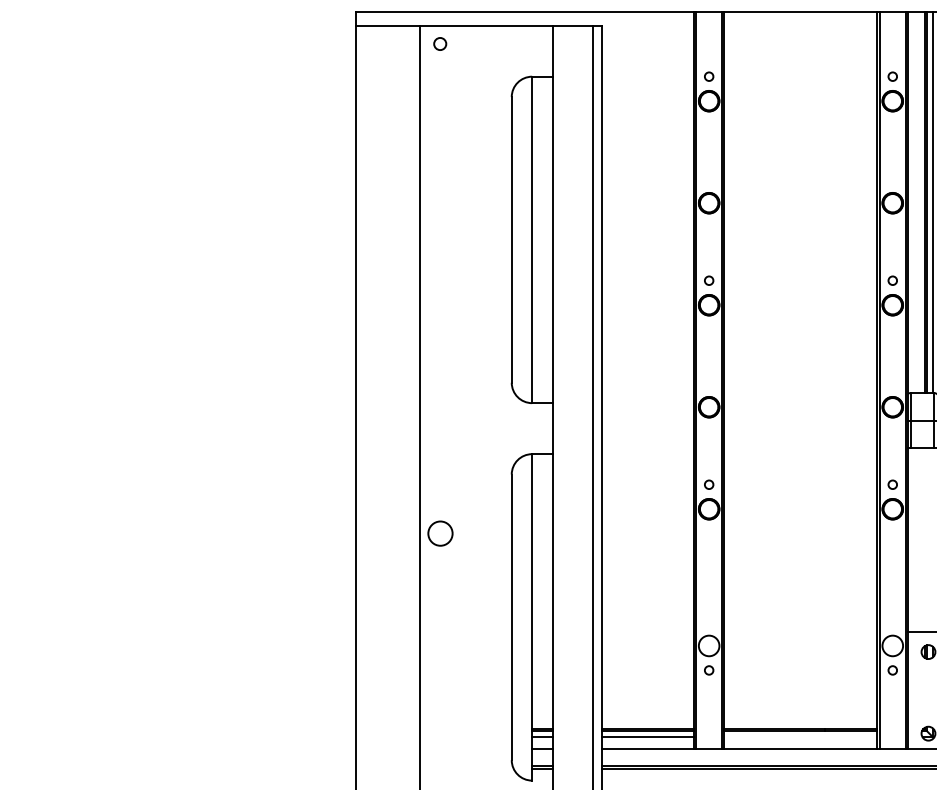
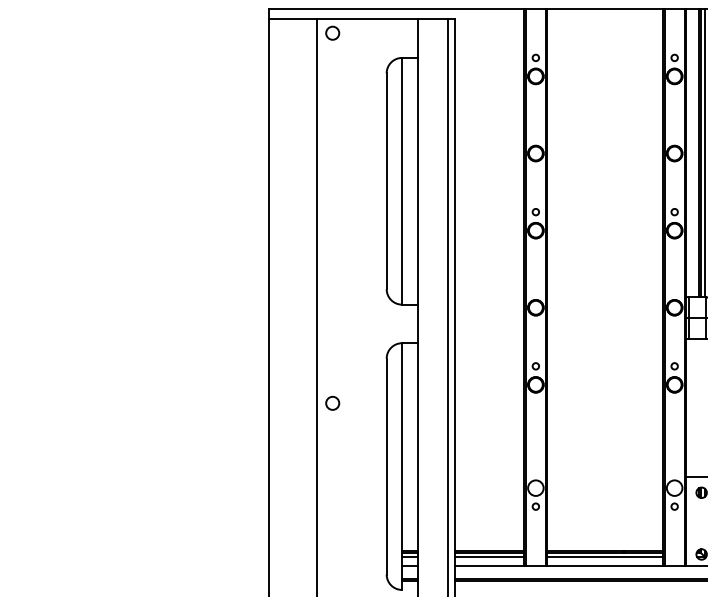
circle: (439, 43) -> (332, 32), size x1.43
circle: (439, 533) -> (332, 403), size x0.71
line: (800, 737) -> (604, 557), added

